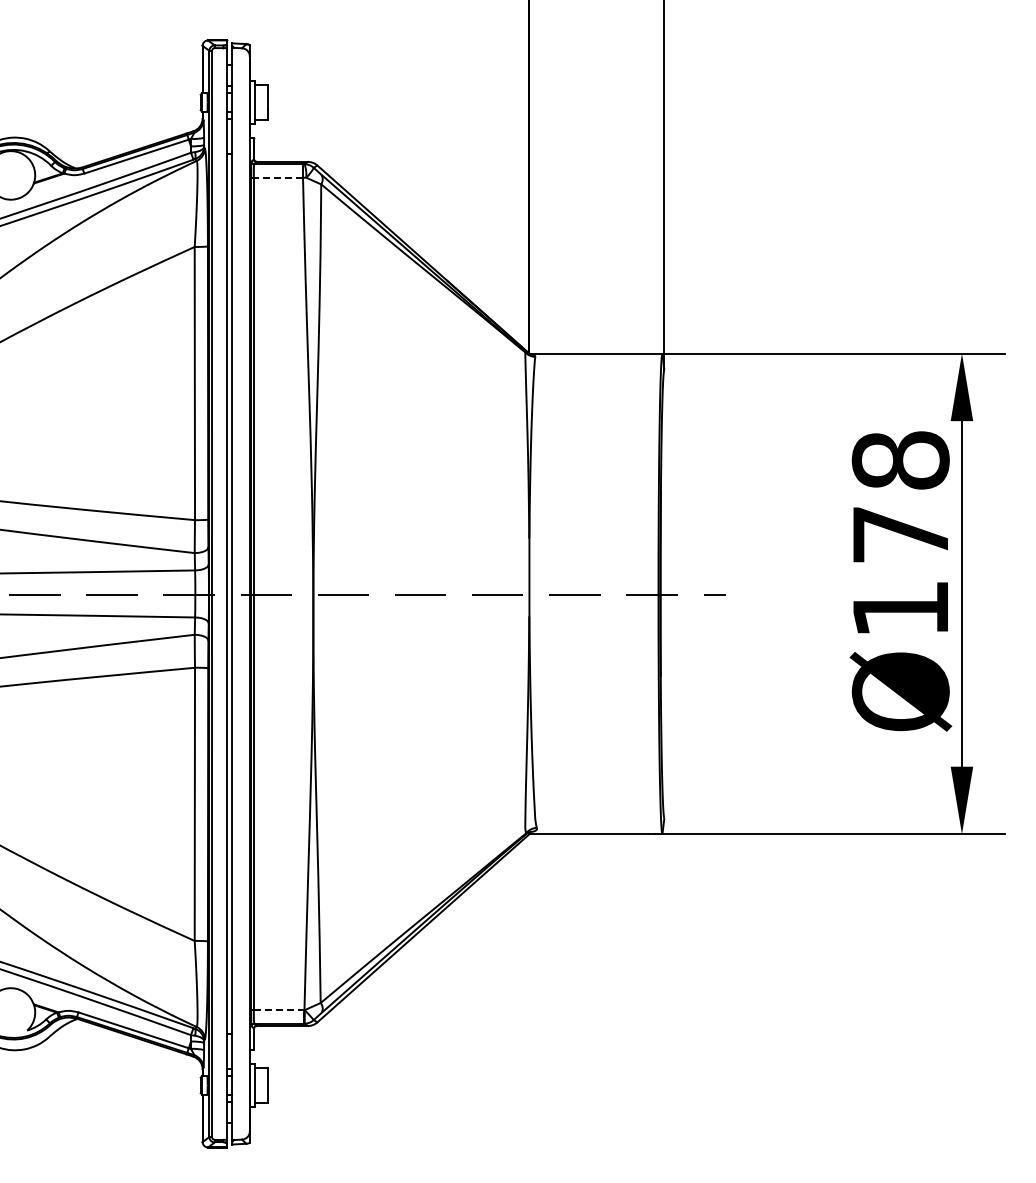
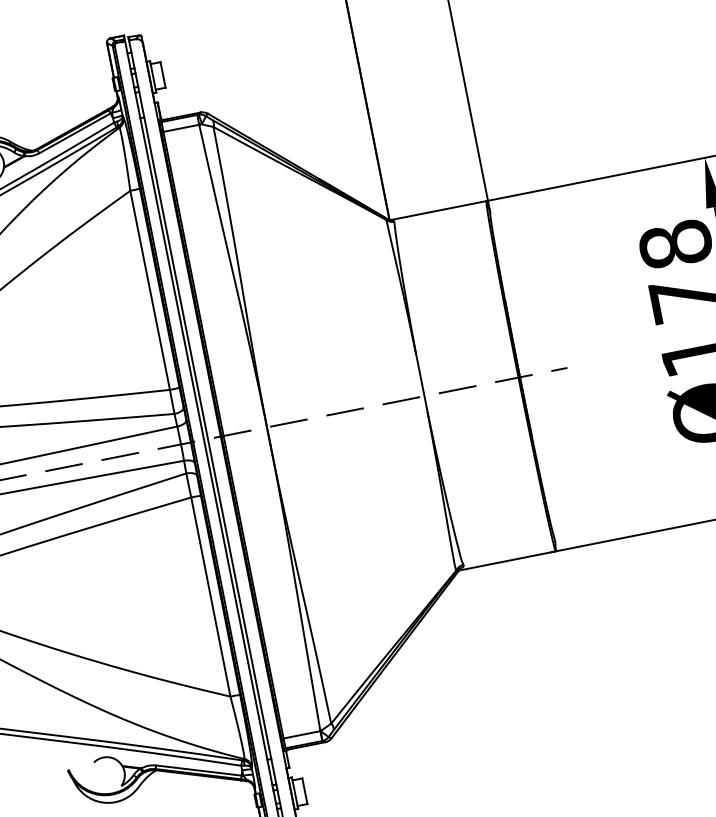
line: (278, 177) -> (181, 128), dashed -> solid
line: (279, 1010) -> (302, 735), dashed -> solid

